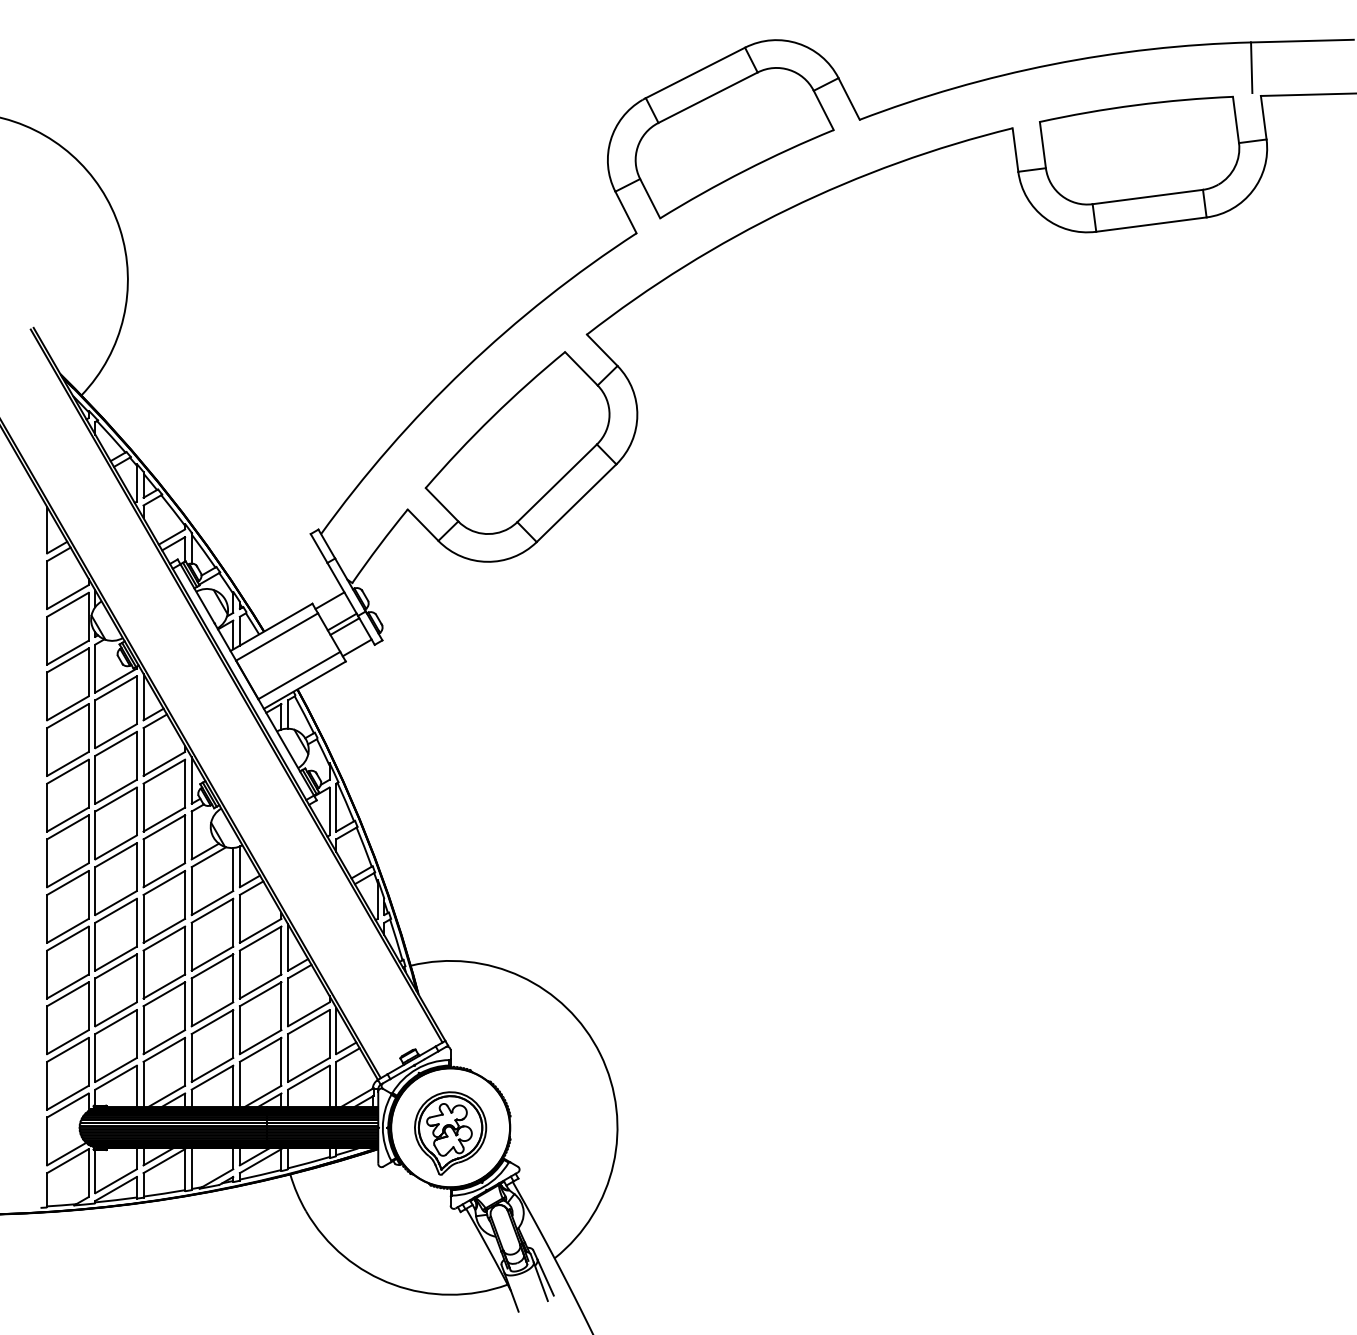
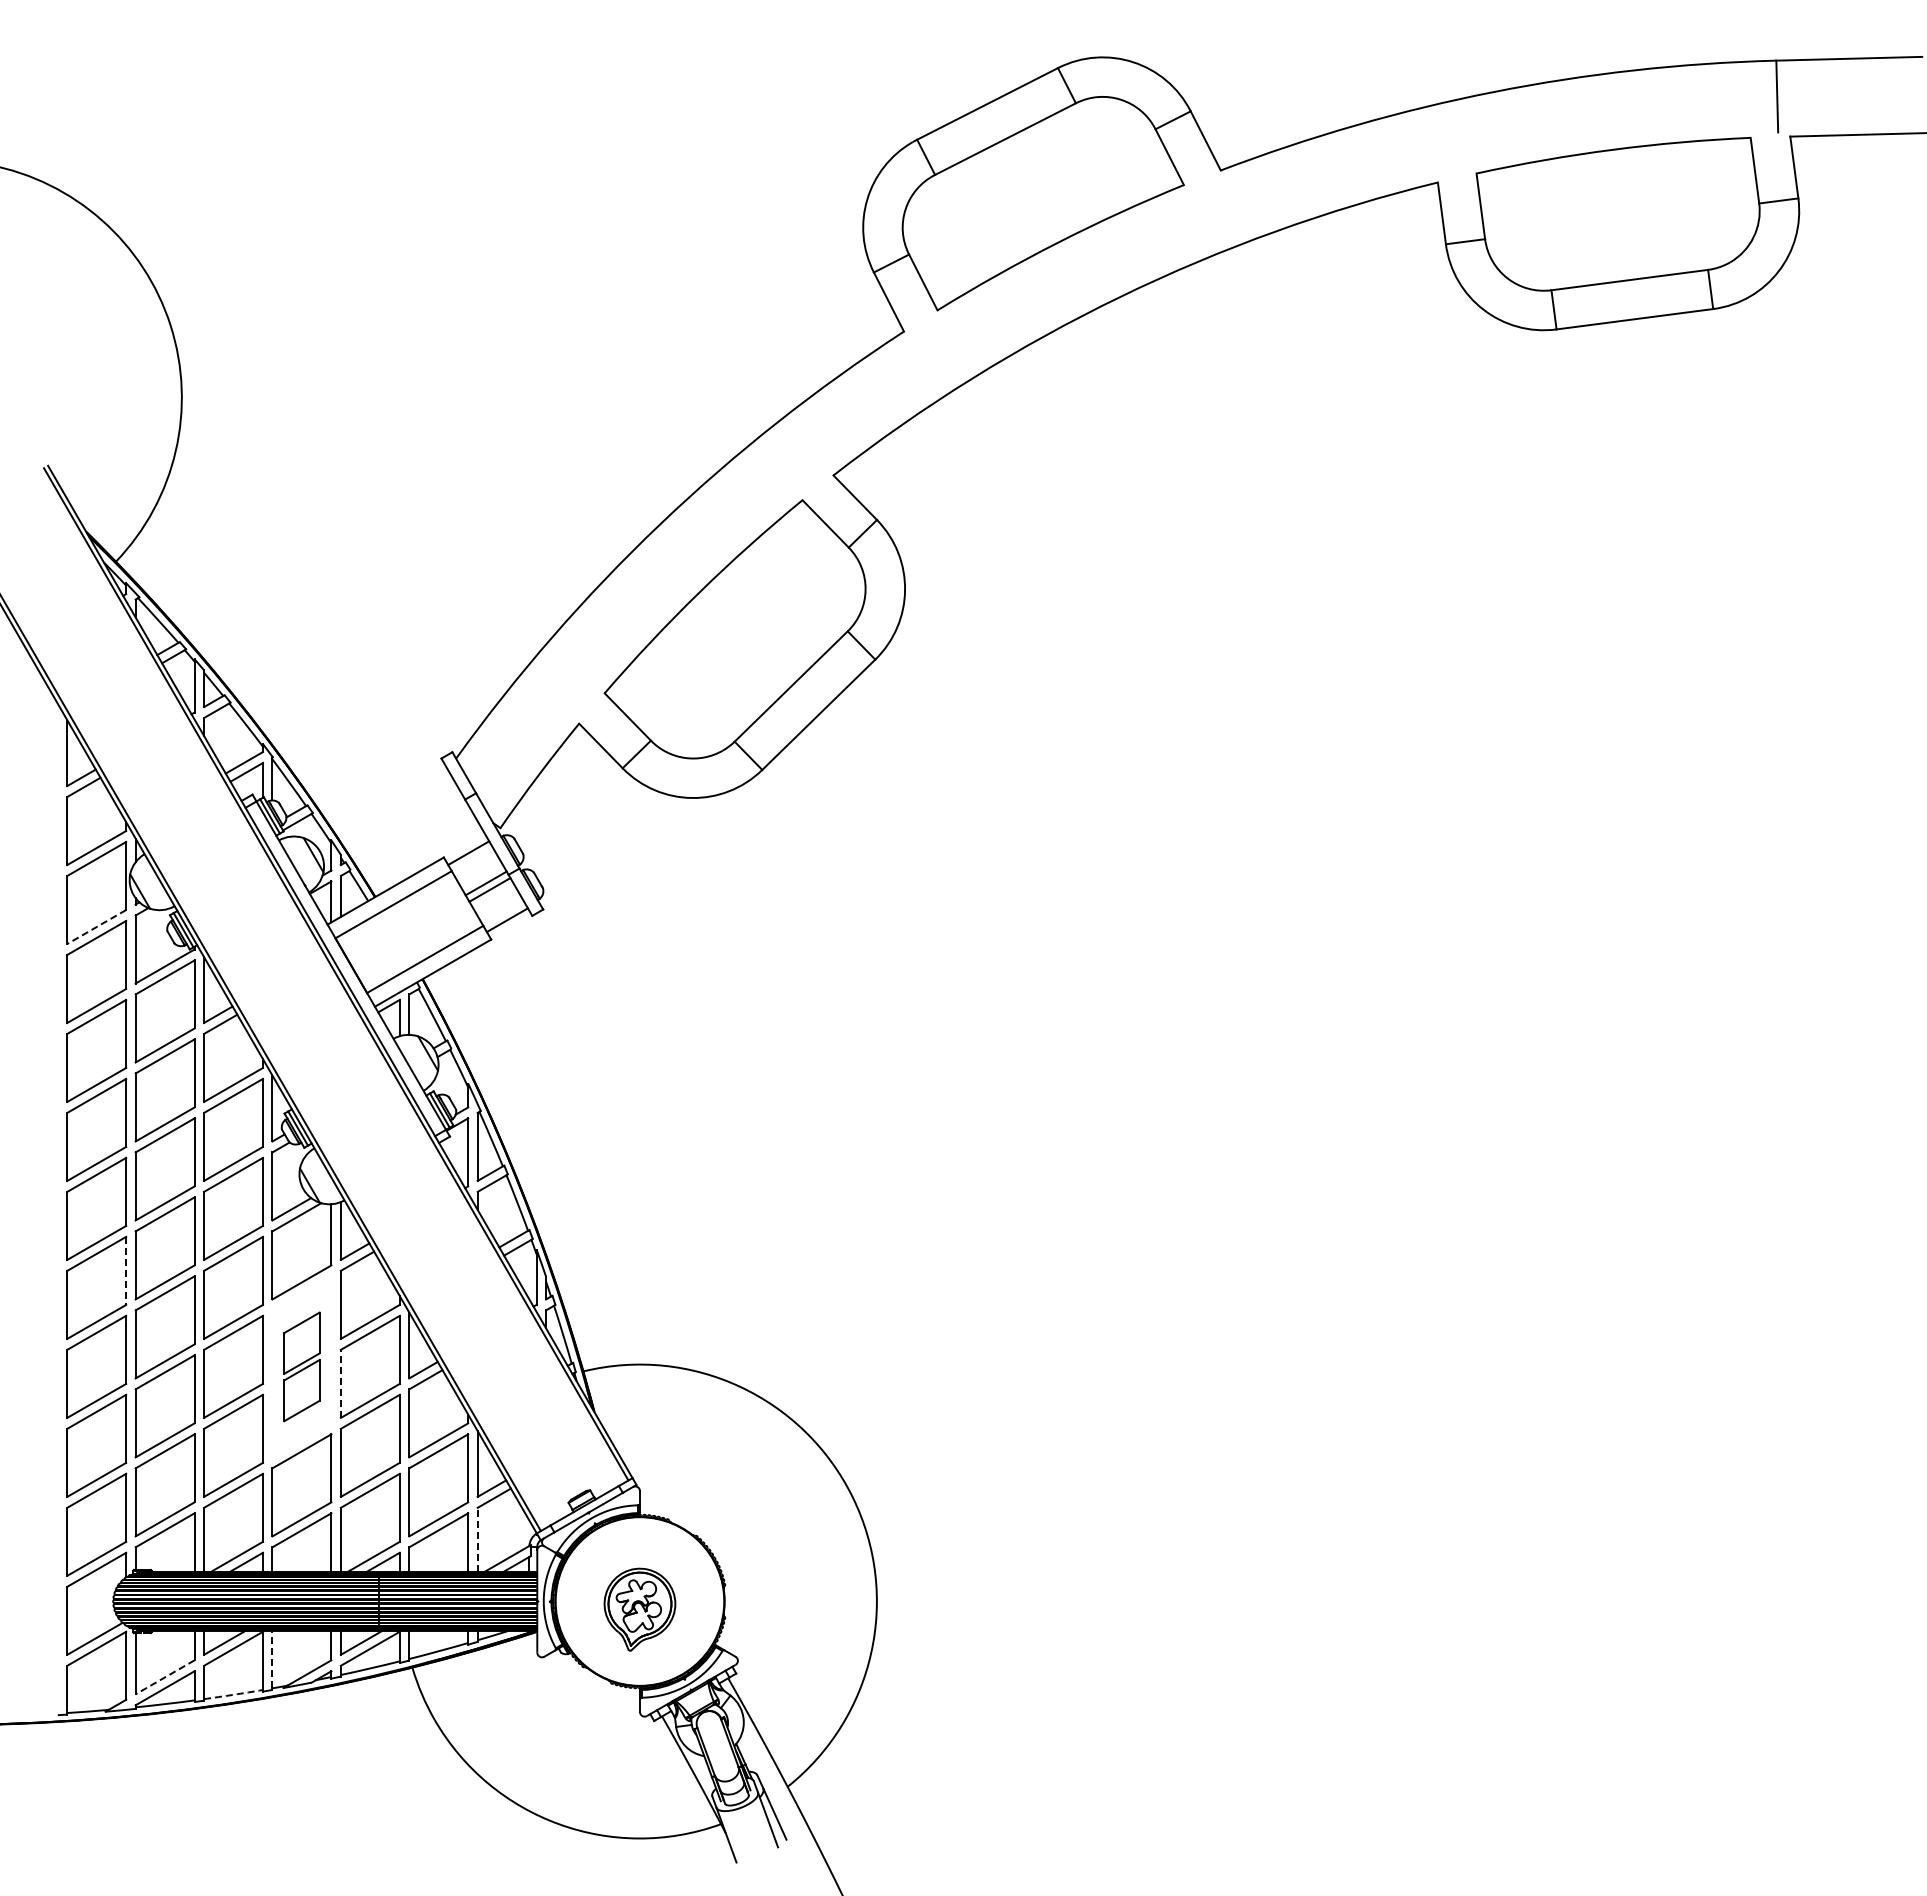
line: (67, 653) -> (96, 927), solid -> dashed
line: (88, 895) -> (126, 1271), solid -> dashed
part: (212, 962) -> (301, 1366), size x0.6
line: (239, 974) -> (340, 1383), solid -> dashed
line: (336, 1084) -> (477, 1539), solid -> dashed
part: (450, 1133) -> (639, 1609), size x0.7
line: (191, 1168) -> (272, 1659), solid -> dashed
line: (115, 1181) -> (164, 1677), solid -> dashed
arc: (164, 1193) -> (233, 1694), solid -> dashed

